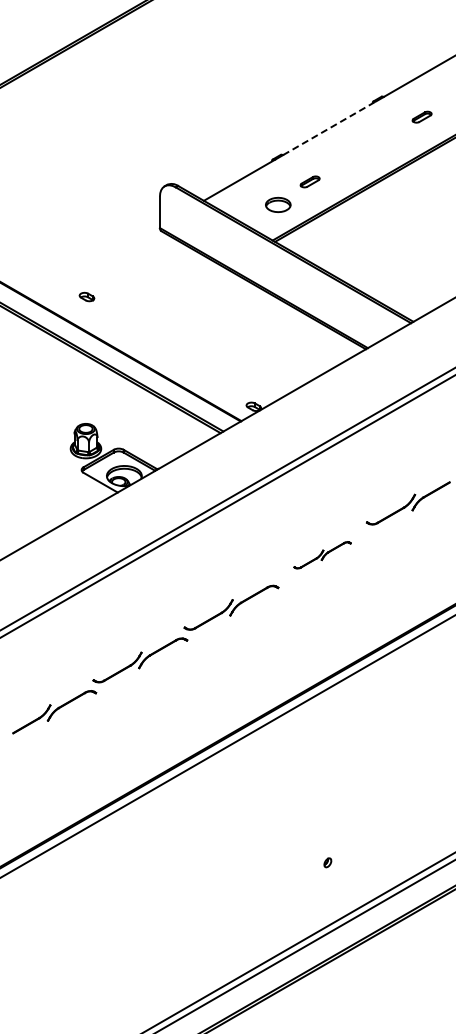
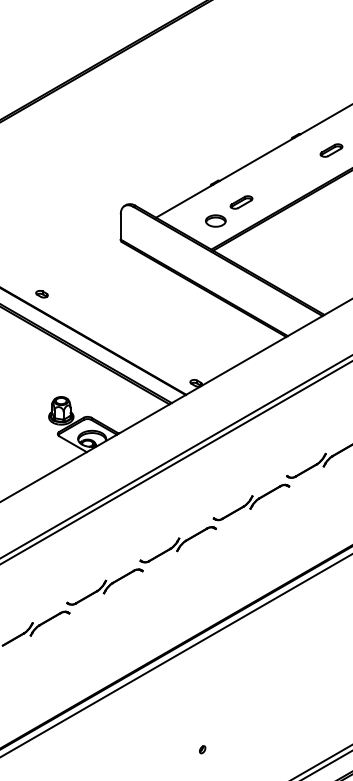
part: (421, 116) -> (330, 149), size x1.43
line: (329, 128) -> (257, 159), dashed -> solid
part: (309, 181) -> (240, 202), size x1.43
part: (86, 296) -> (41, 293), moved
part: (322, 555) -> (251, 502), size x1.67
part: (327, 862) -> (202, 749), moved

